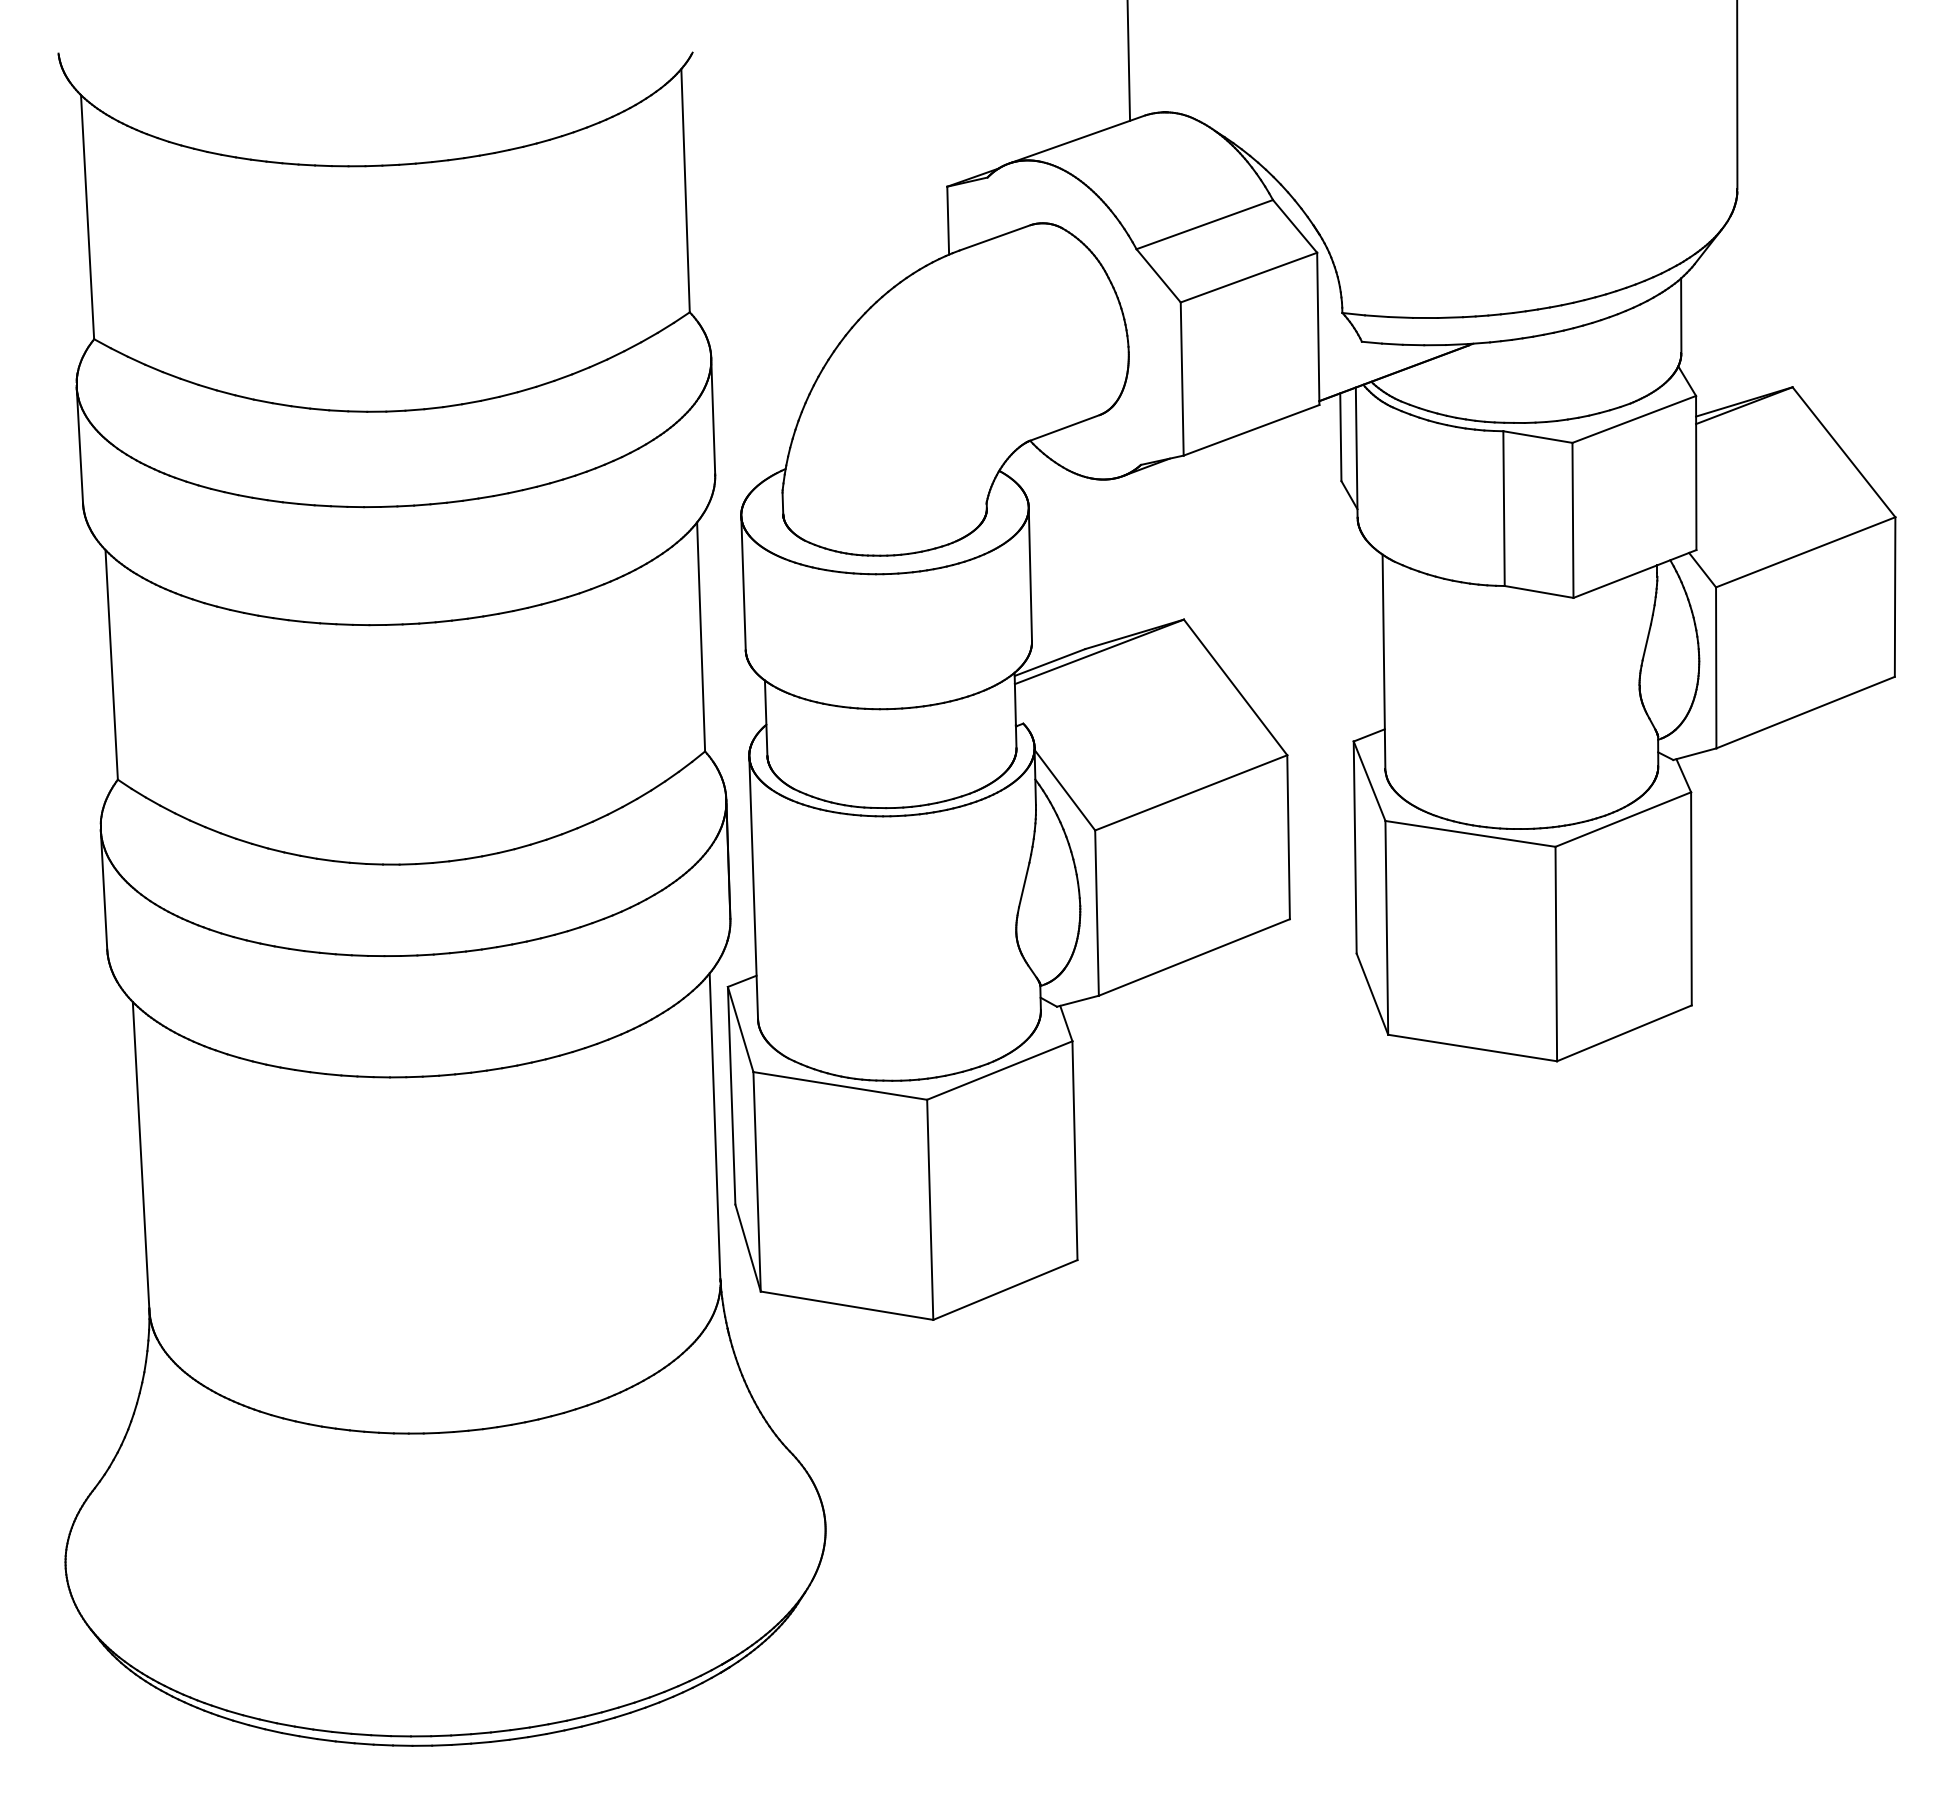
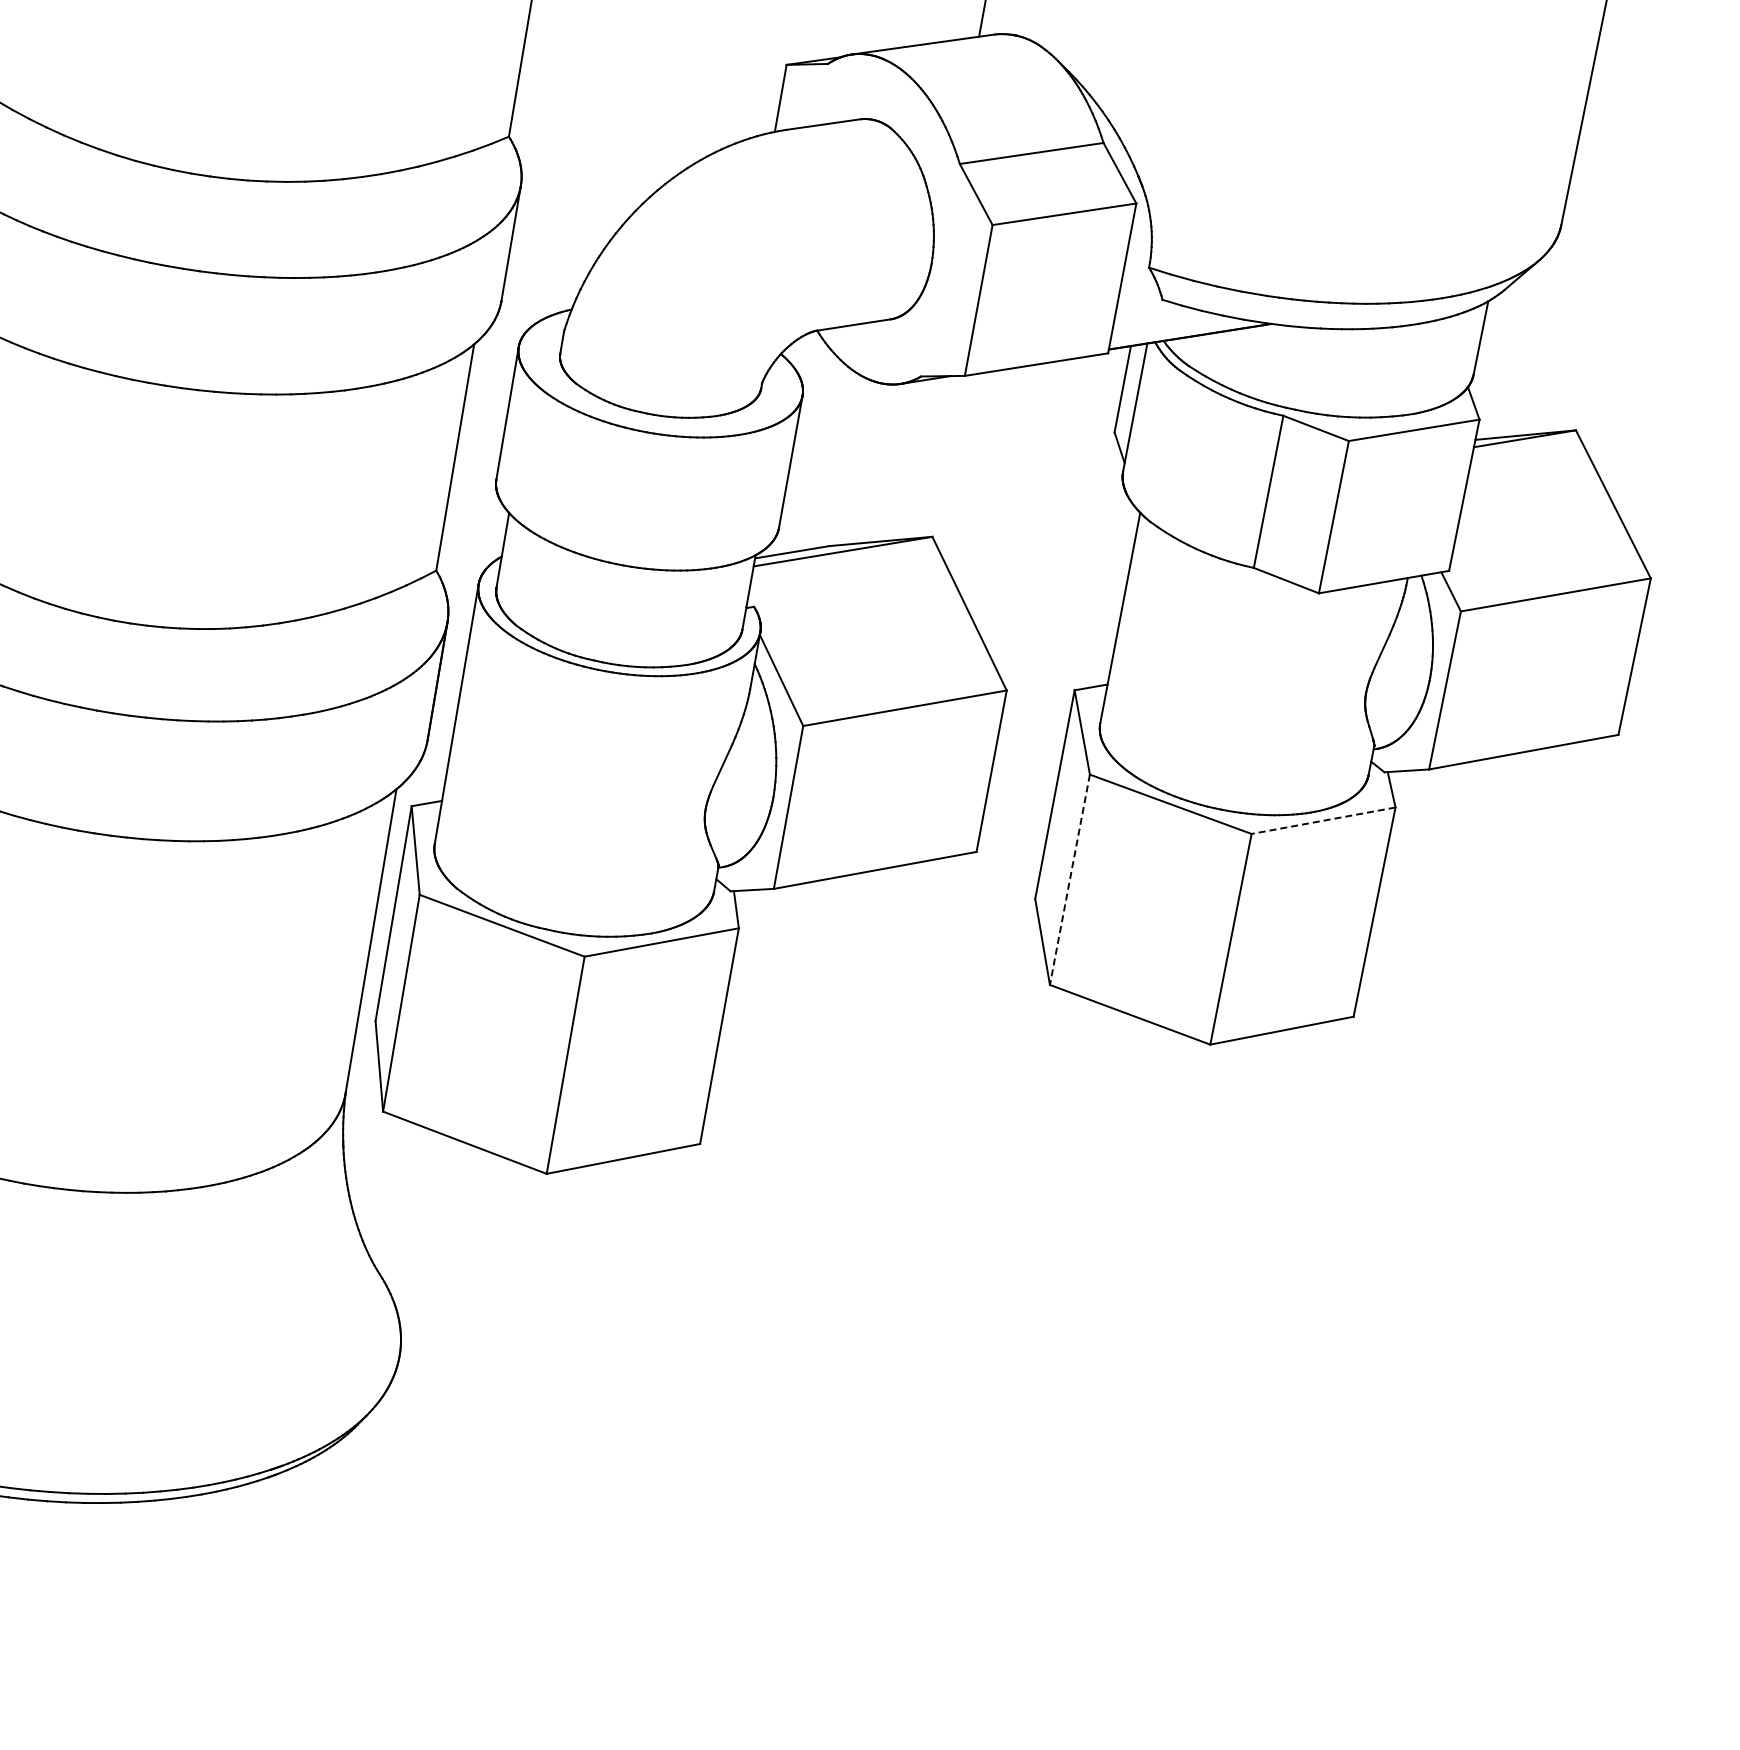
line: (1622, 819) -> (1322, 820), solid -> dashed
line: (1386, 927) -> (1069, 879), solid -> dashed

